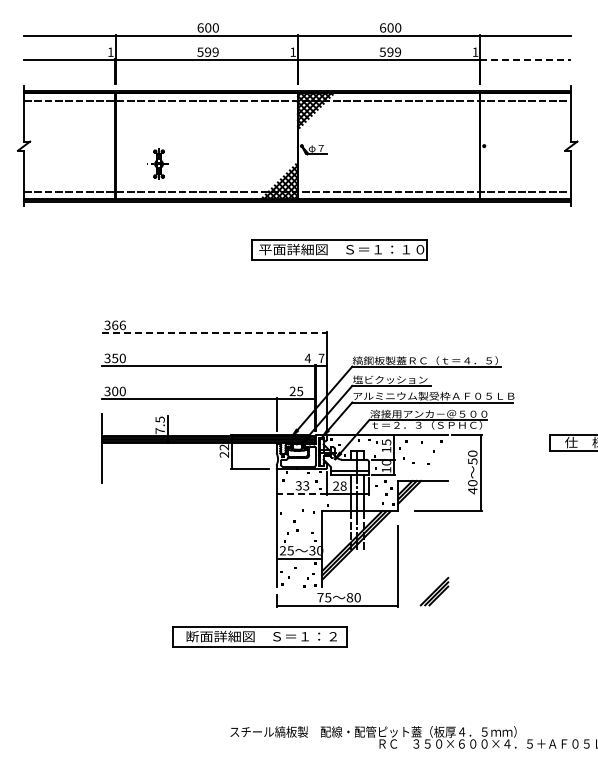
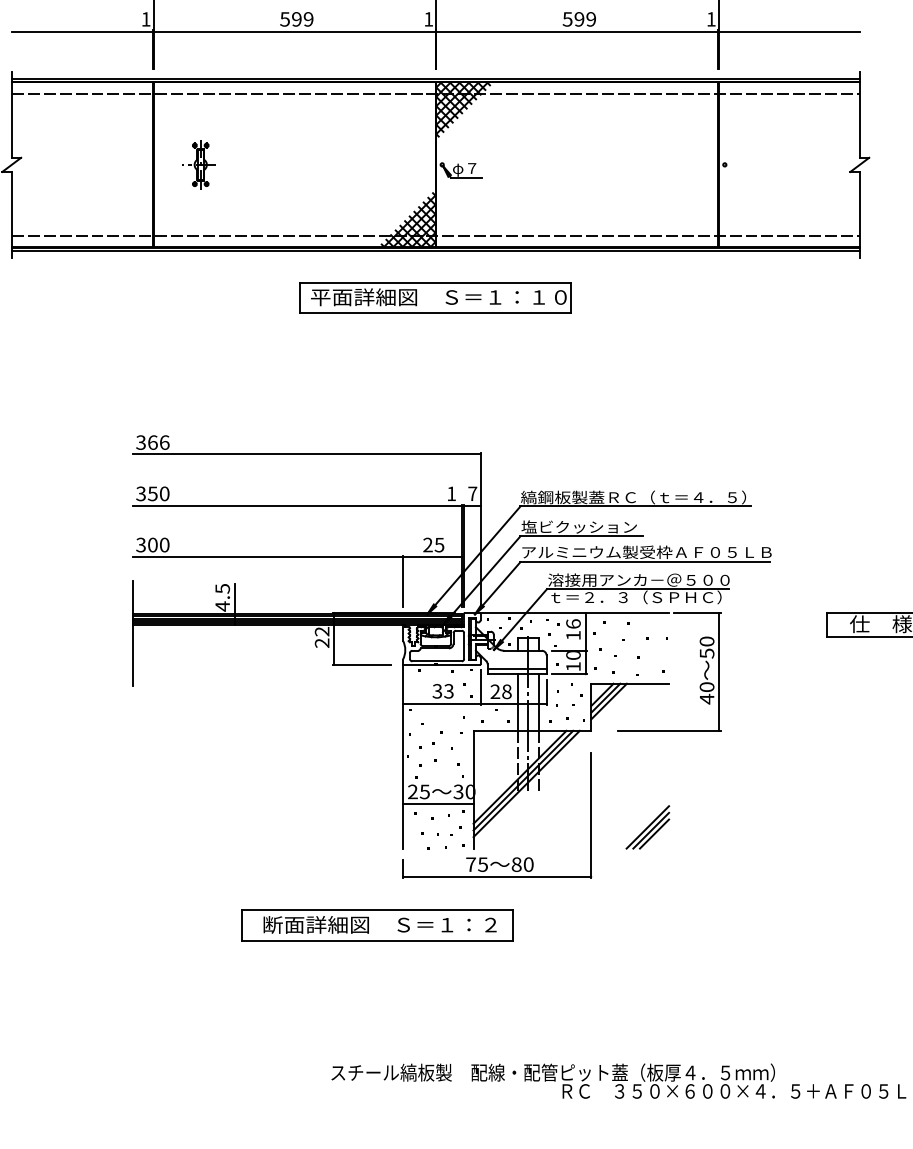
line: (525, 60) -> (788, 32), dashed -> solid
part: (157, 163) -> (198, 163), moved
part: (339, 249) -> (435, 297), moved
line: (215, 332) -> (308, 453), dashed -> solid
text: (307, 357) -> (450, 492), 4 -> 1
text: (159, 430) -> (221, 605), 7.5 -> 4.5
text: (386, 442) -> (573, 624), 15 -> 16
line: (301, 494) -> (441, 704), dashed -> solid
part: (298, 515) -> (436, 737), size x0.62
part: (434, 591) -> (647, 827), moved

